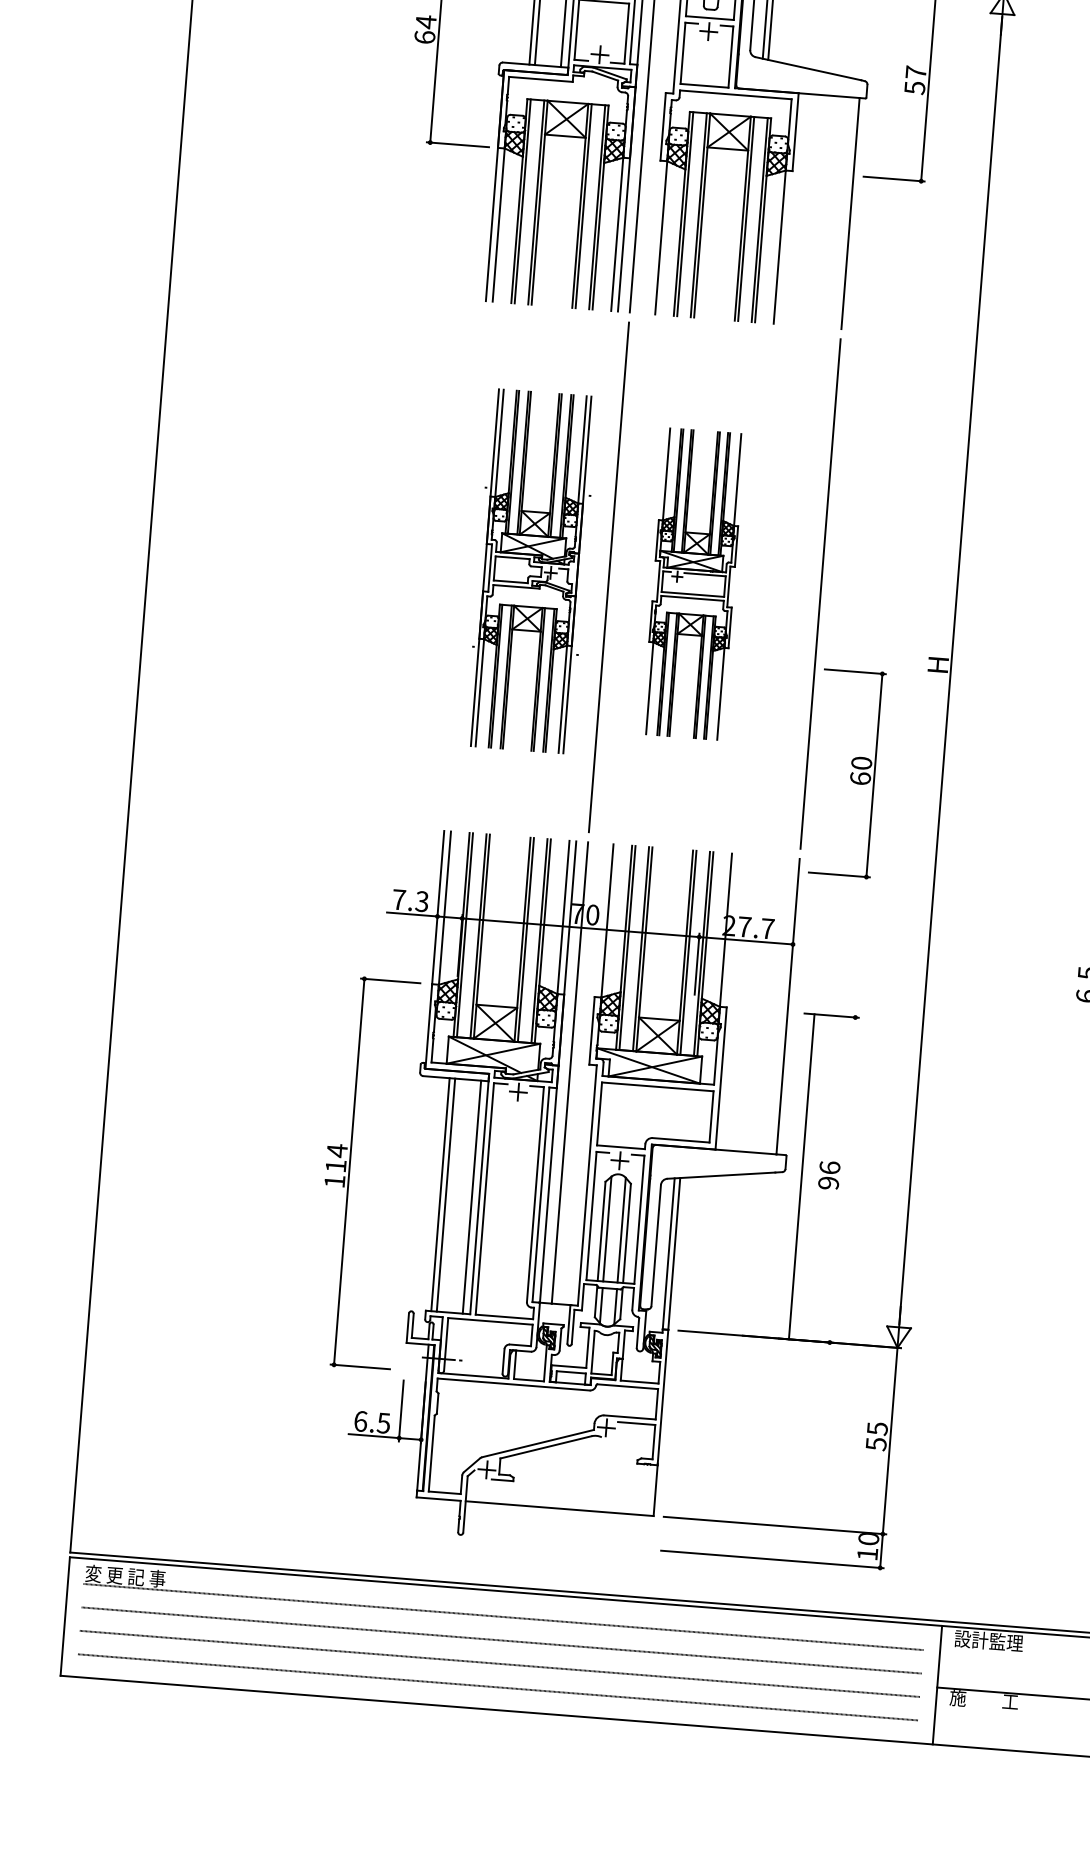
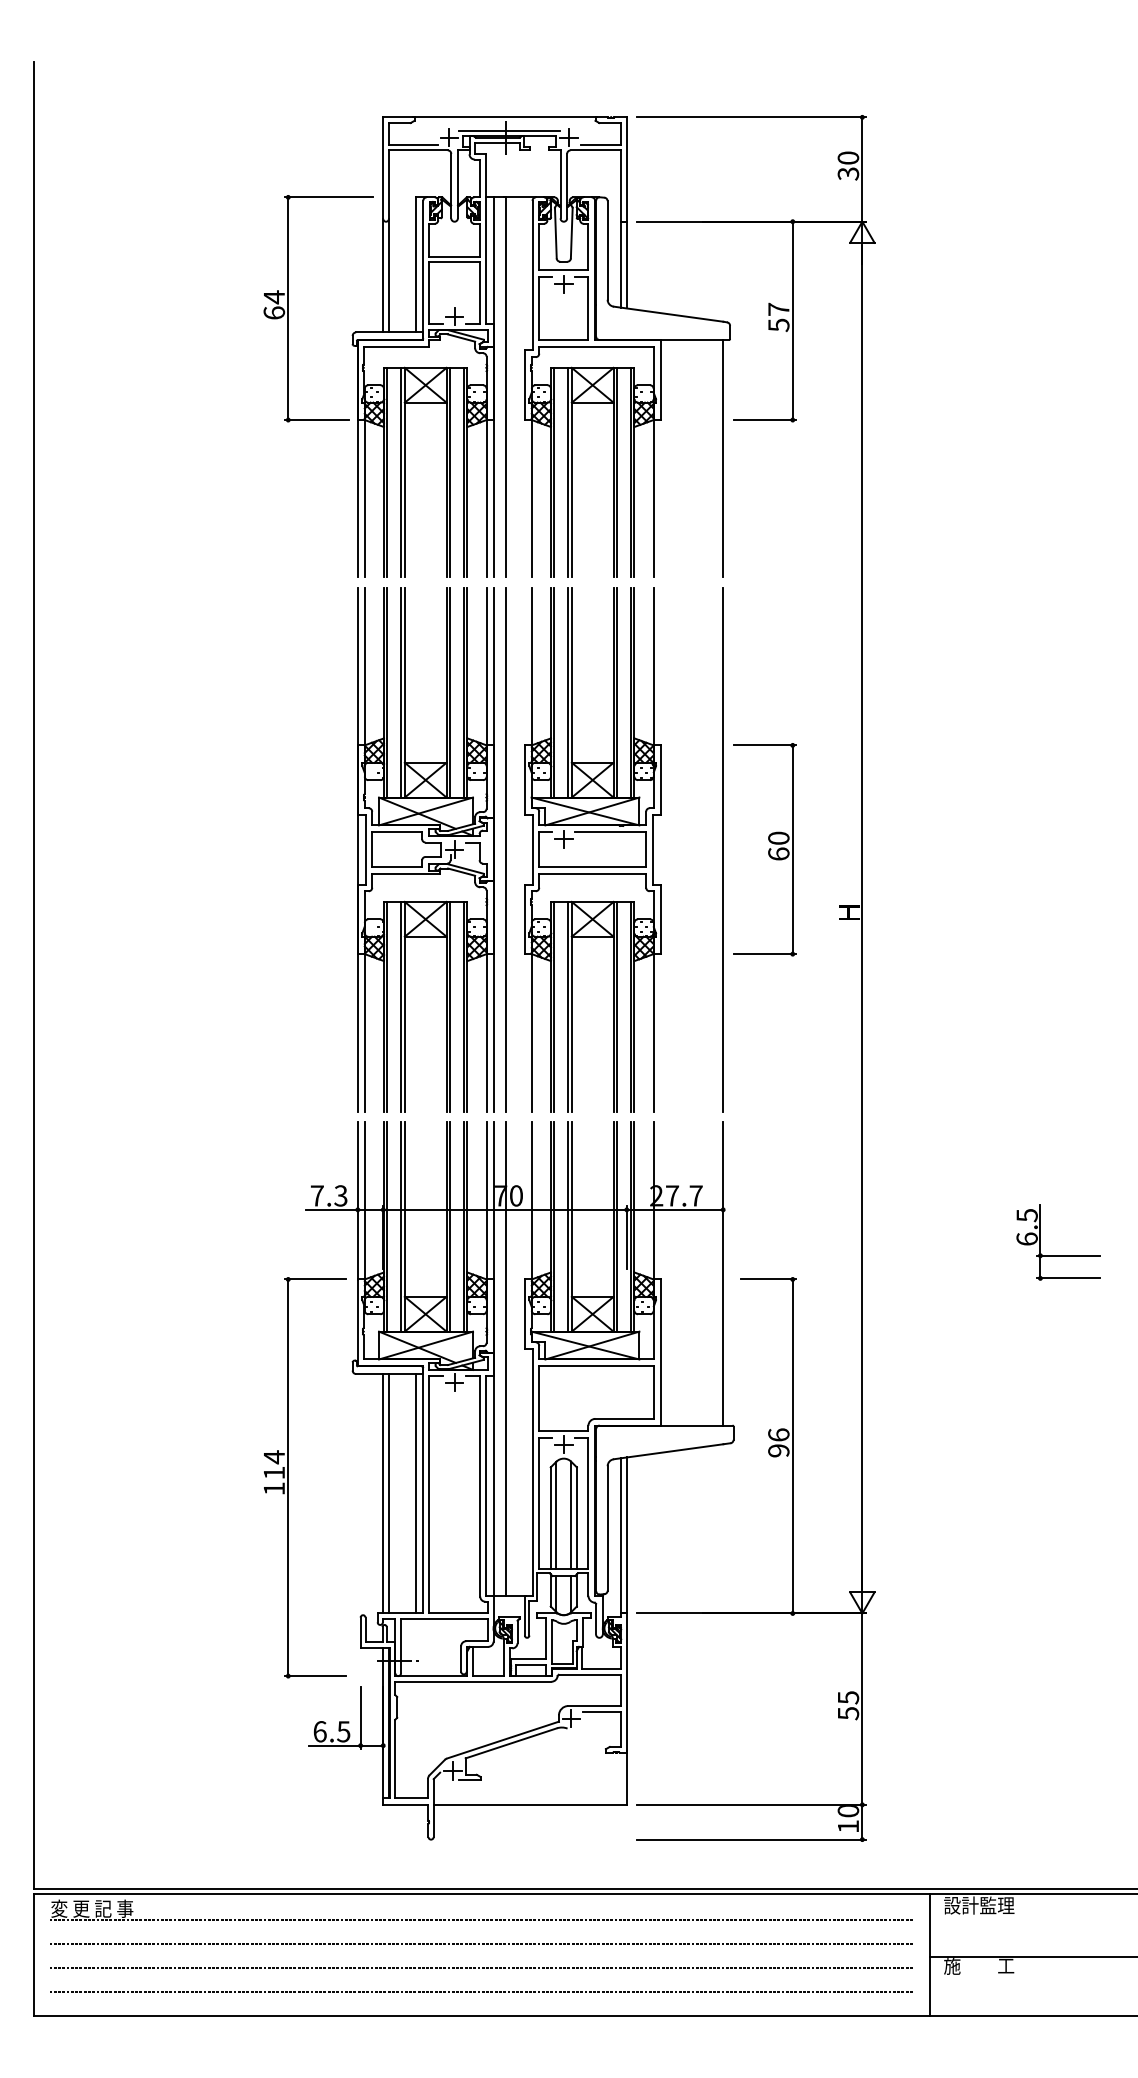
part: (530, 570) -> (425, 849), size x1.43
part: (693, 583) -> (592, 849), size x1.67
part: (846, 773) -> (764, 849), moved
line: (801, 1176) -> (792, 1446), moved

